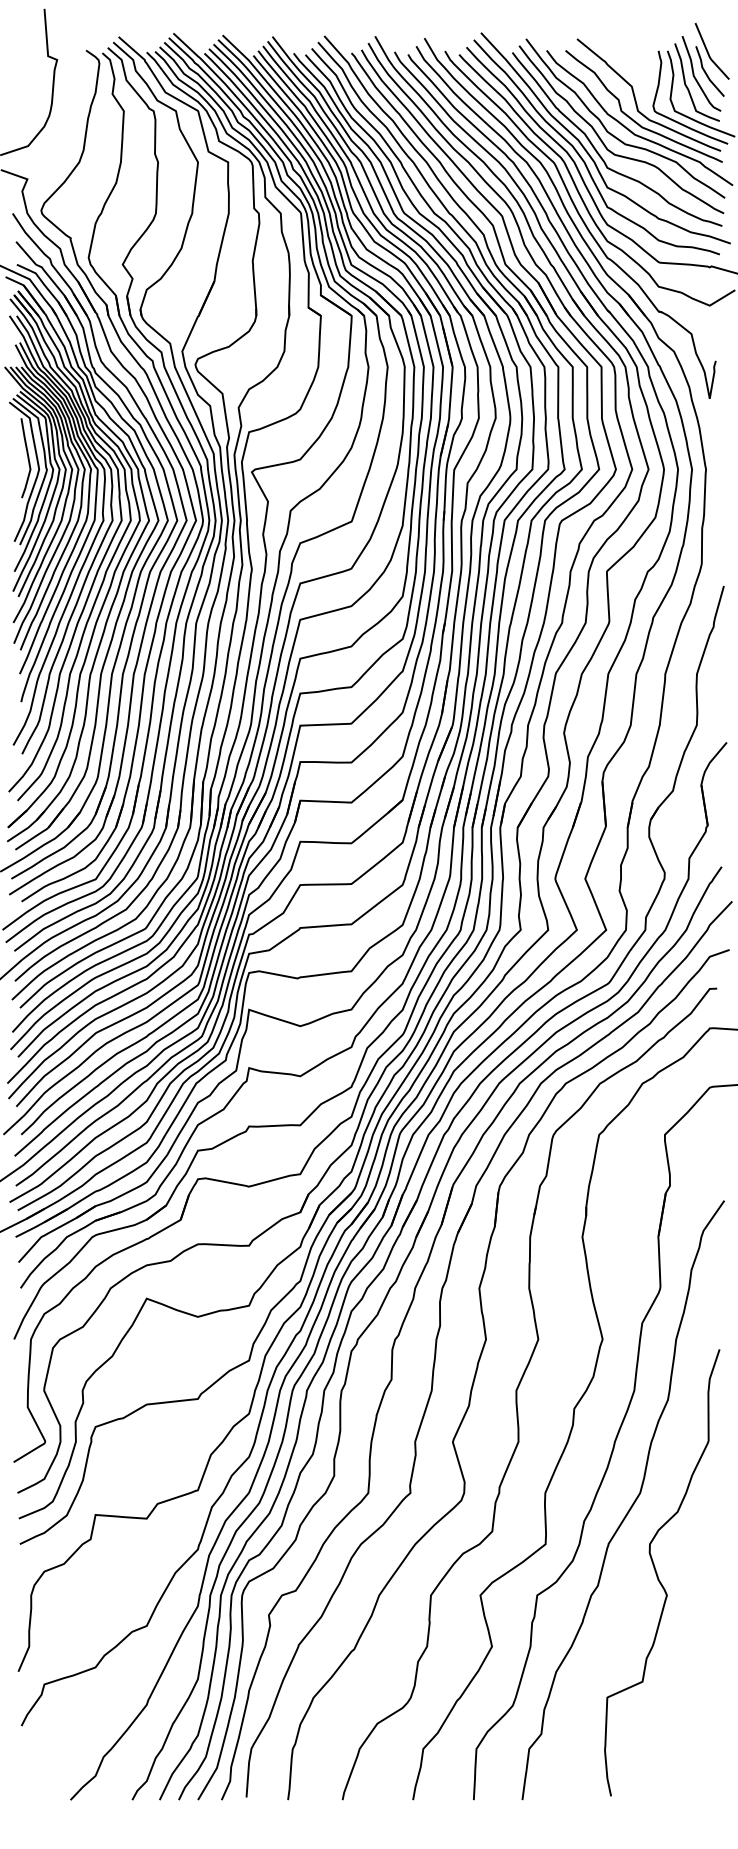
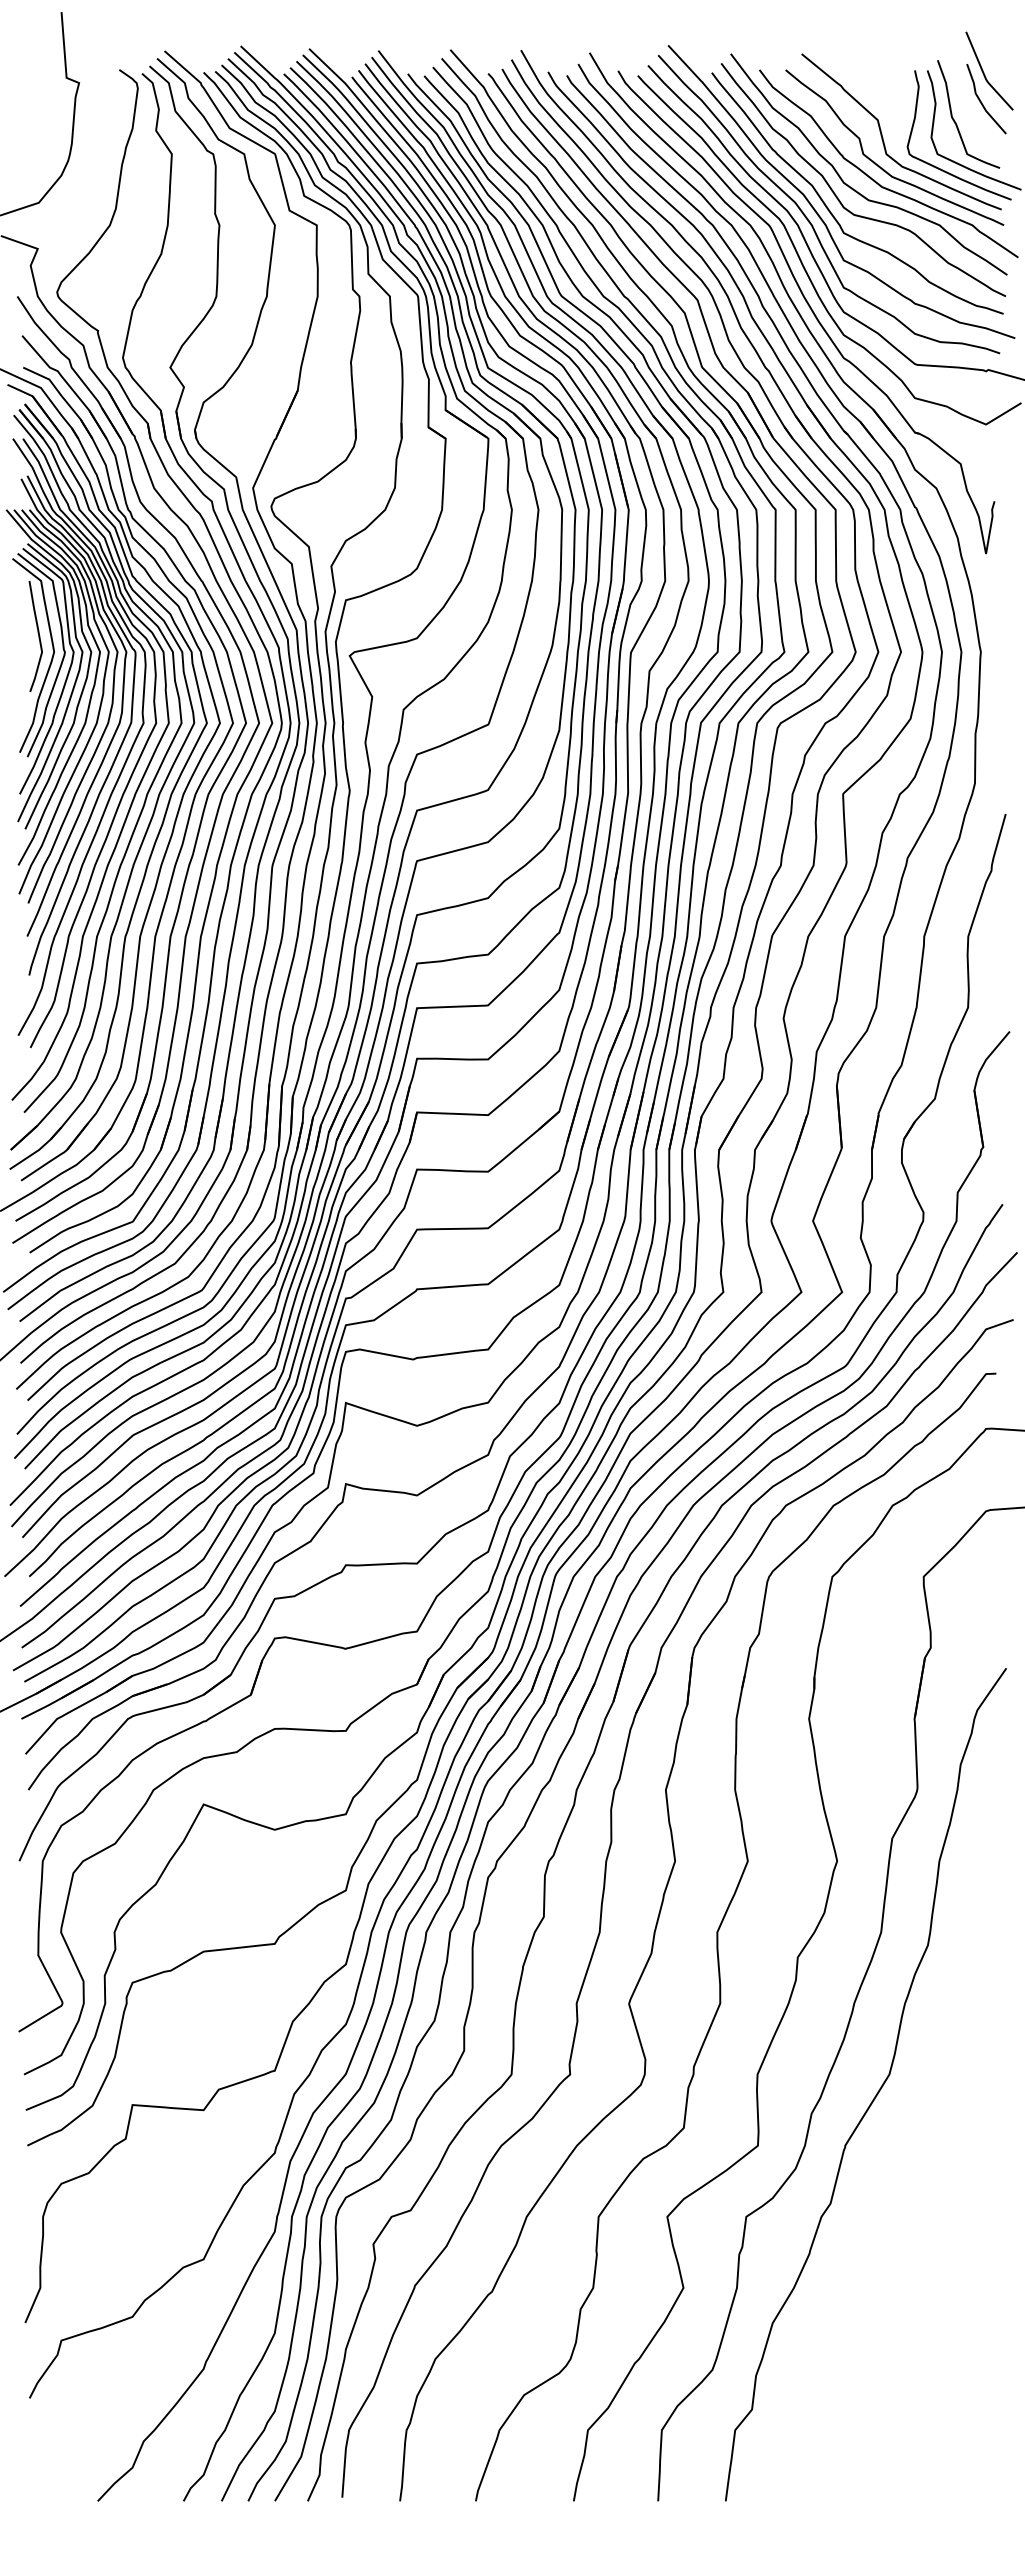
curve: (695, 77) -> (966, 107), removed
curve: (657, 1574) -> (913, 2187), removed

